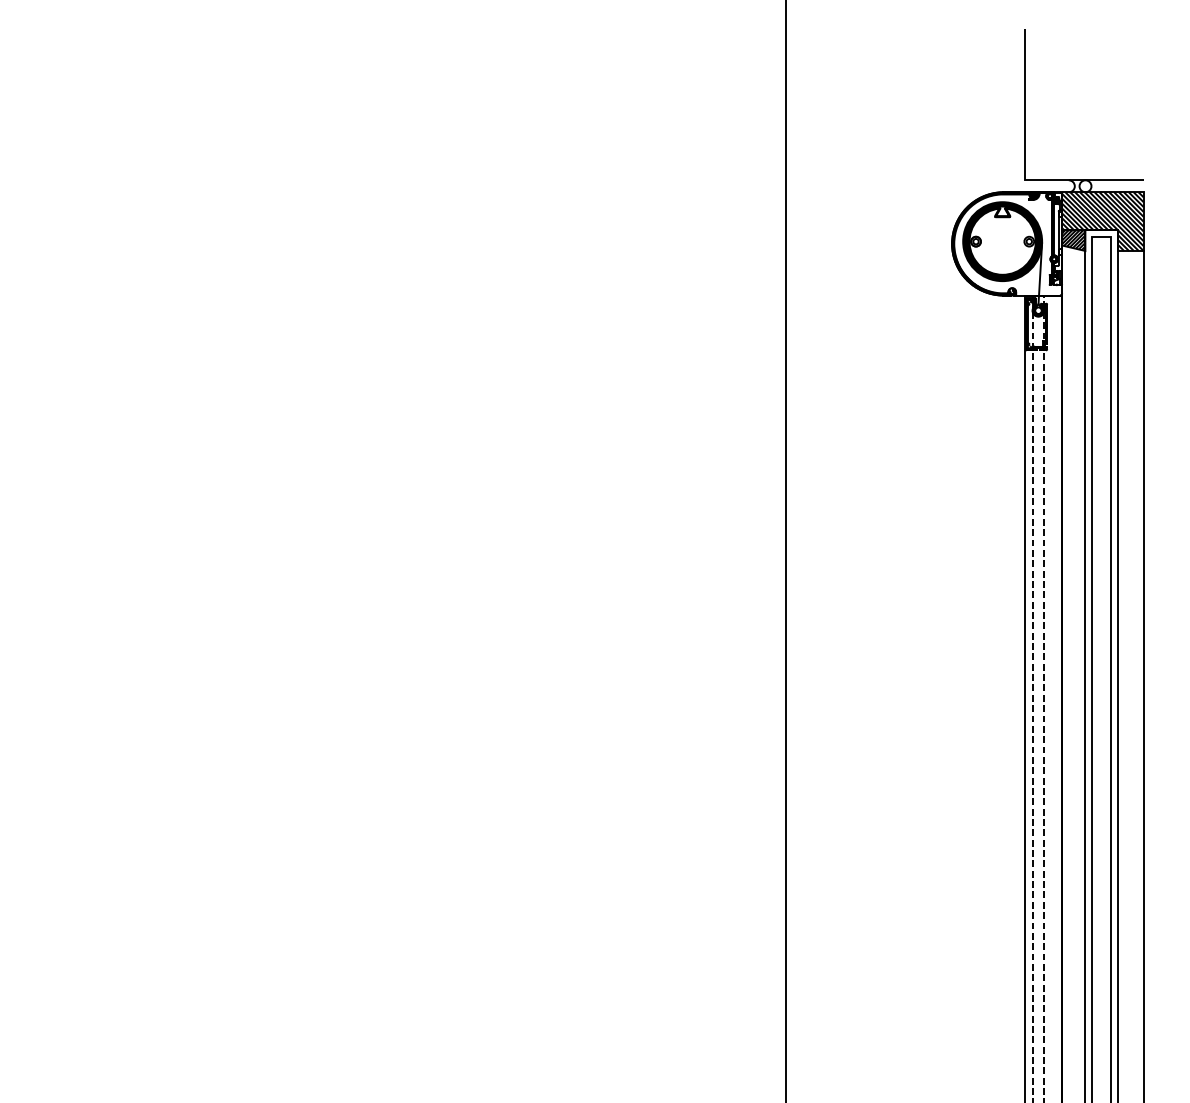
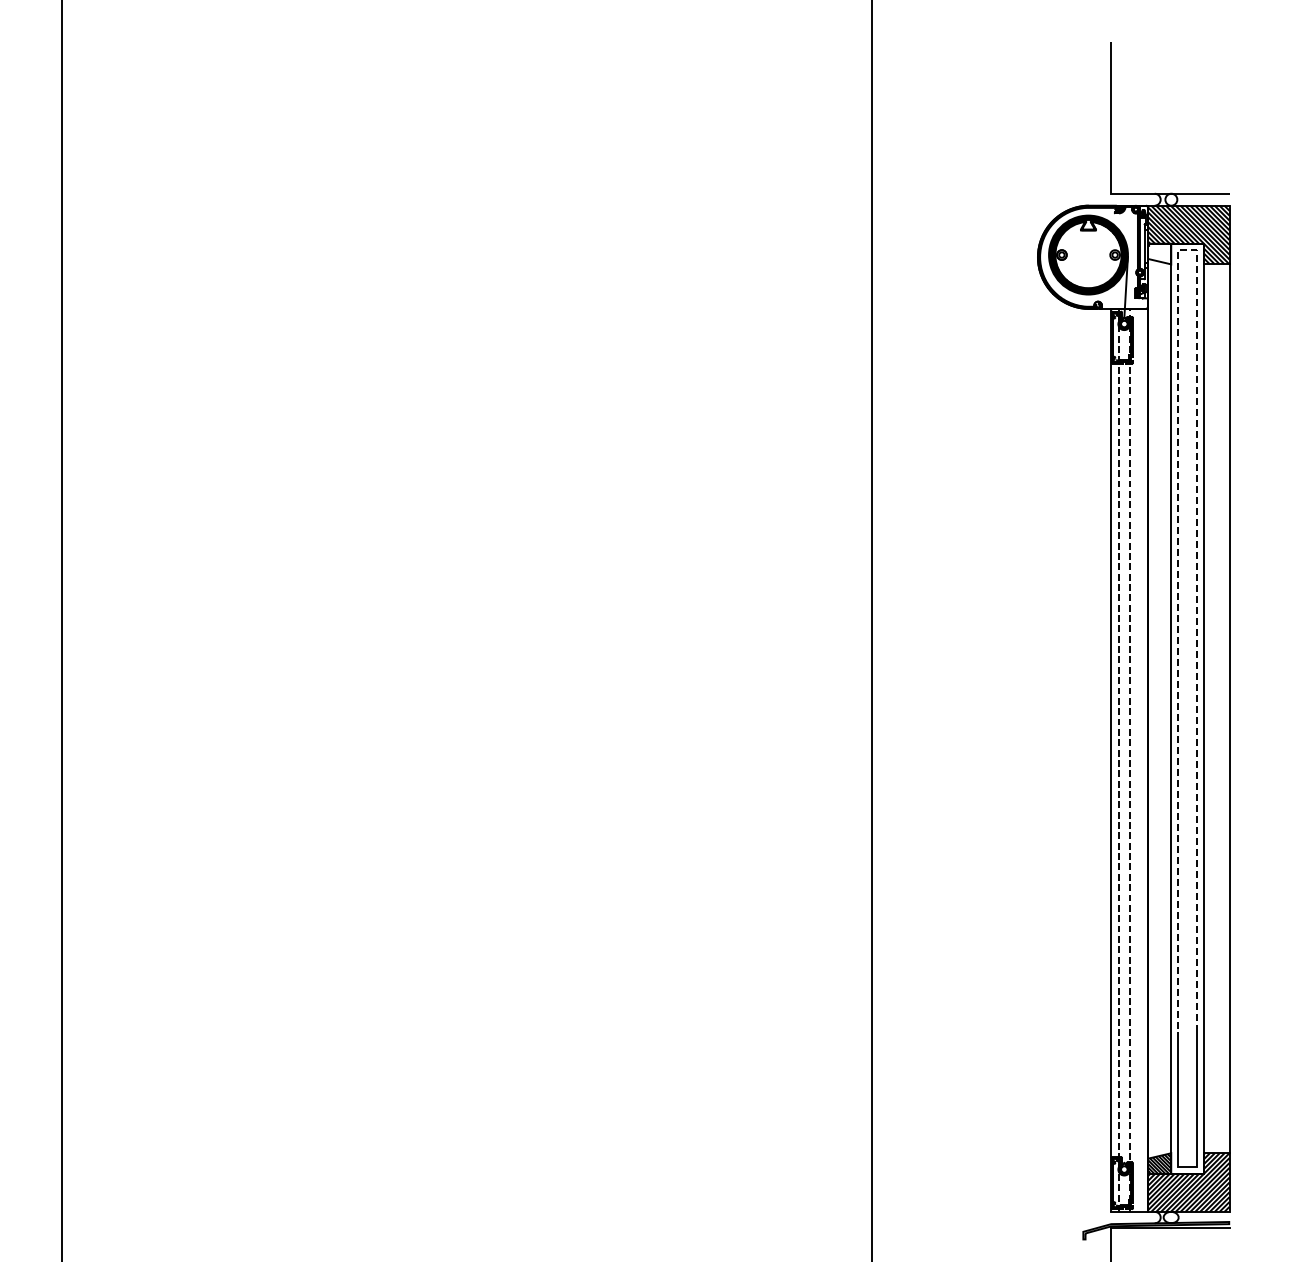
line: (1101, 237) -> (1187, 250), solid -> dashed
hatch: (1073, 240) -> (1159, 253), removed

